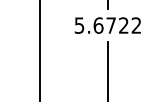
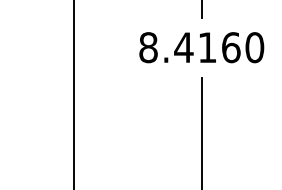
text: (107, 25) -> (200, 47), 5.6722 -> 8.4160

